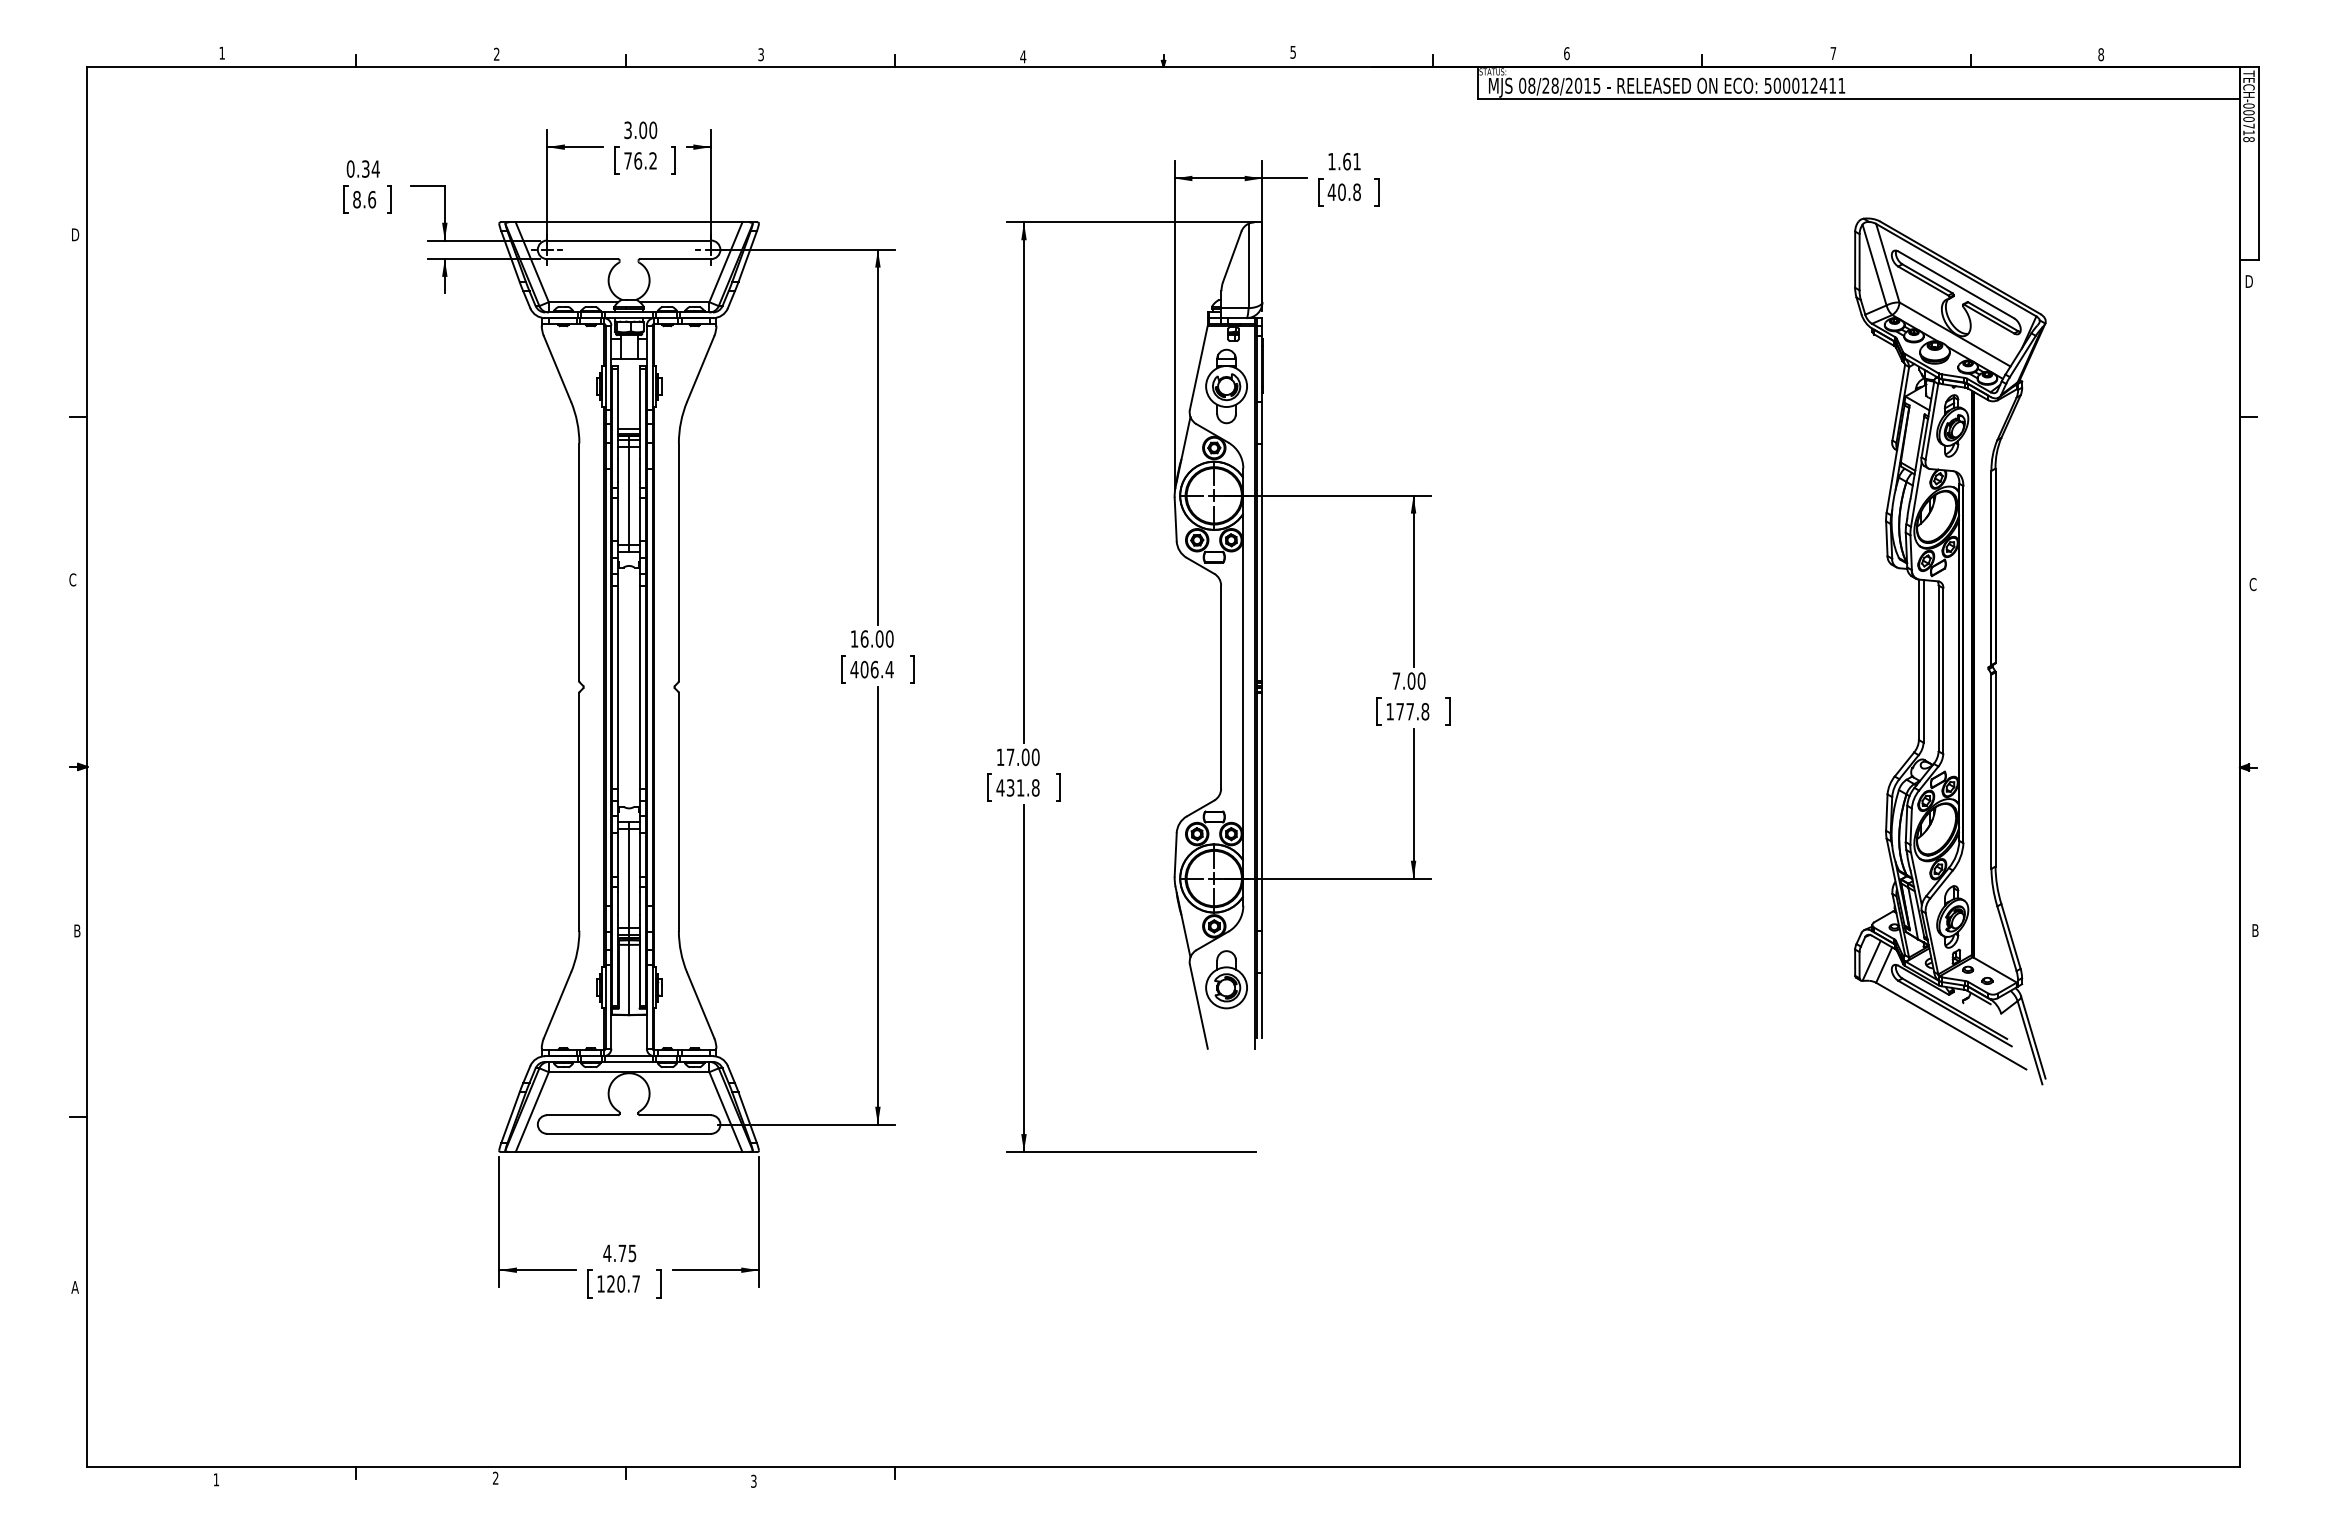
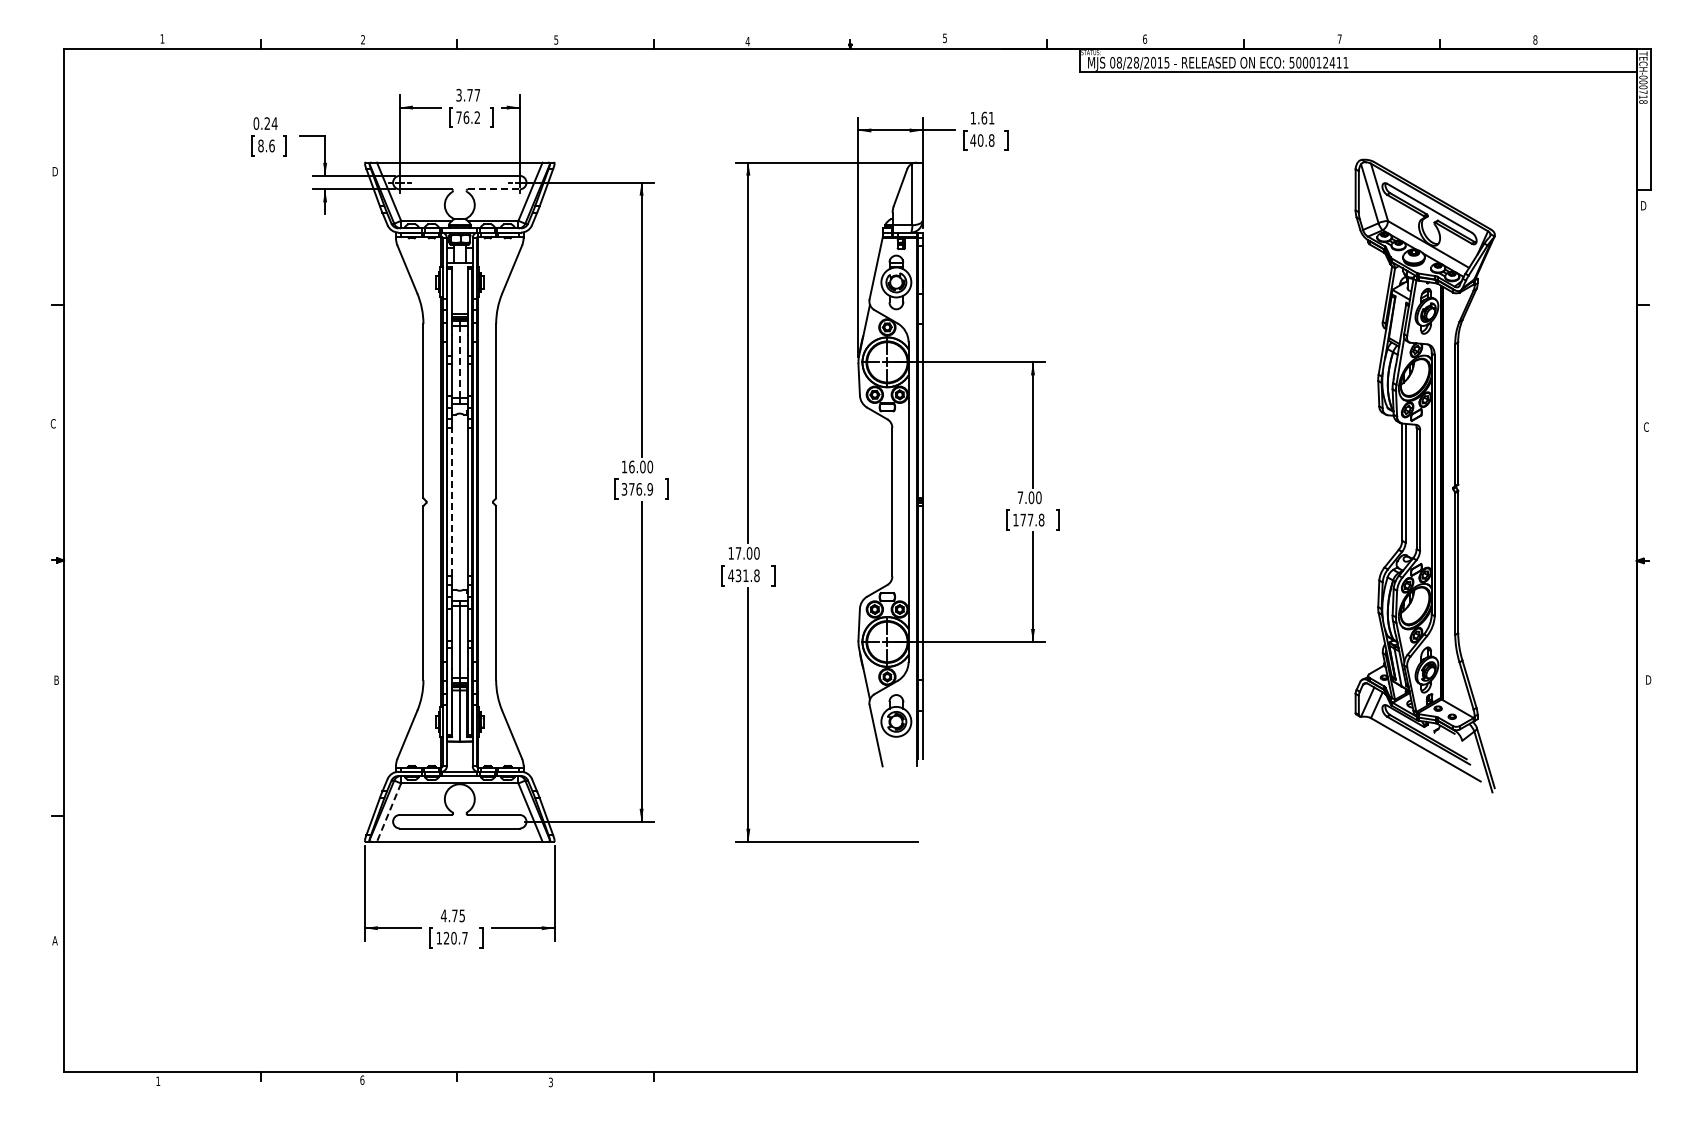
text: (761, 52) -> (556, 38), 3 -> 5
text: (647, 129) -> (473, 94), 3.00 -> 3.77
text: (365, 168) -> (267, 123), 0.34 -> 0.24
line: (675, 259) -> (493, 189), solid -> dashed
line: (628, 496) -> (459, 362), solid -> dashed
text: (872, 669) -> (637, 489), 406.4 -> 376.9
line: (619, 686) -> (452, 501), solid -> dashed
text: (2255, 929) -> (1648, 679), B -> D
line: (532, 1111) -> (389, 812), solid -> dashed
text: (495, 1477) -> (362, 1079), 2 -> 6

